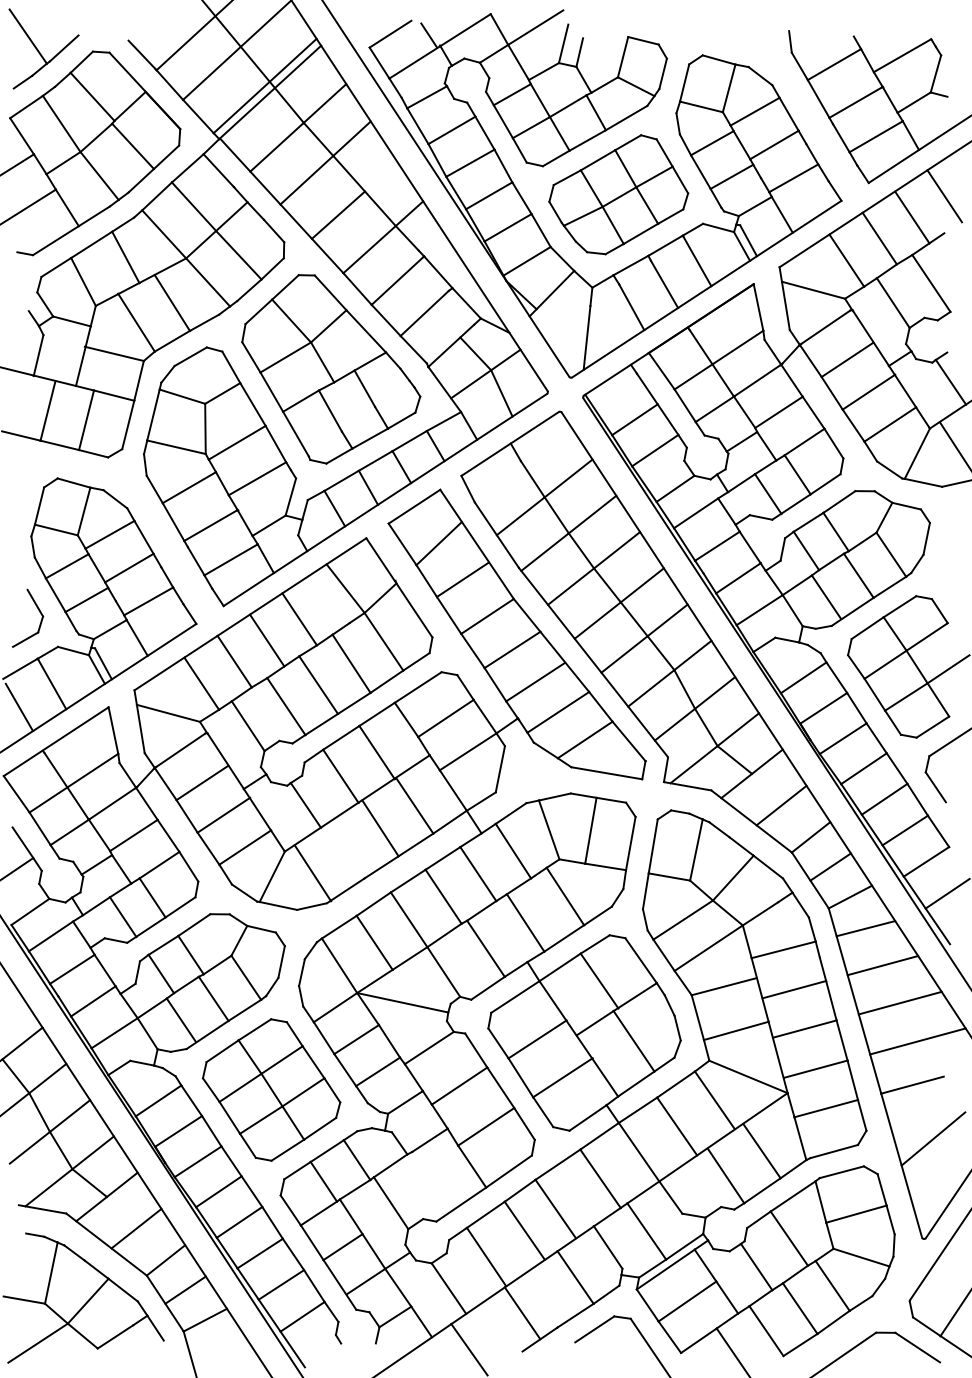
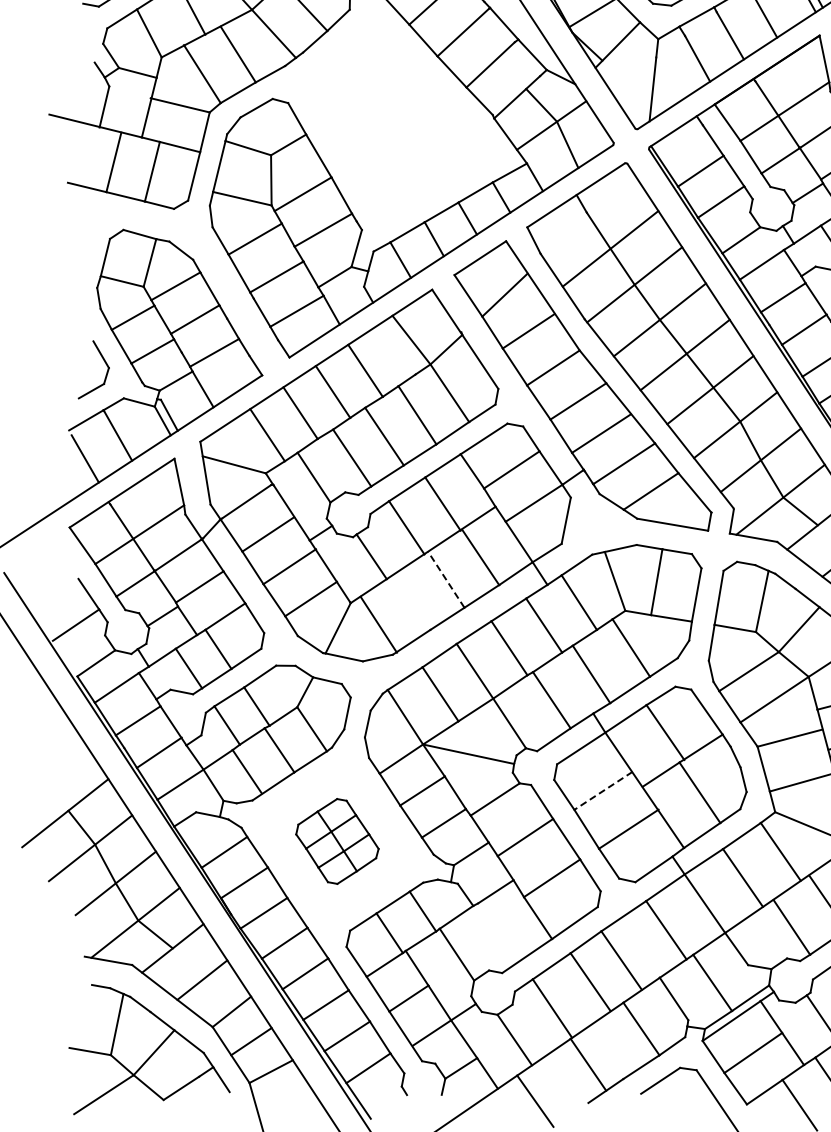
part: (331, 369) -> (397, 120), removed
line: (380, 827) -> (446, 578), solid -> dashed
line: (537, 1039) -> (603, 790), solid -> dashed
part: (271, 1089) -> (337, 840), size x0.6

